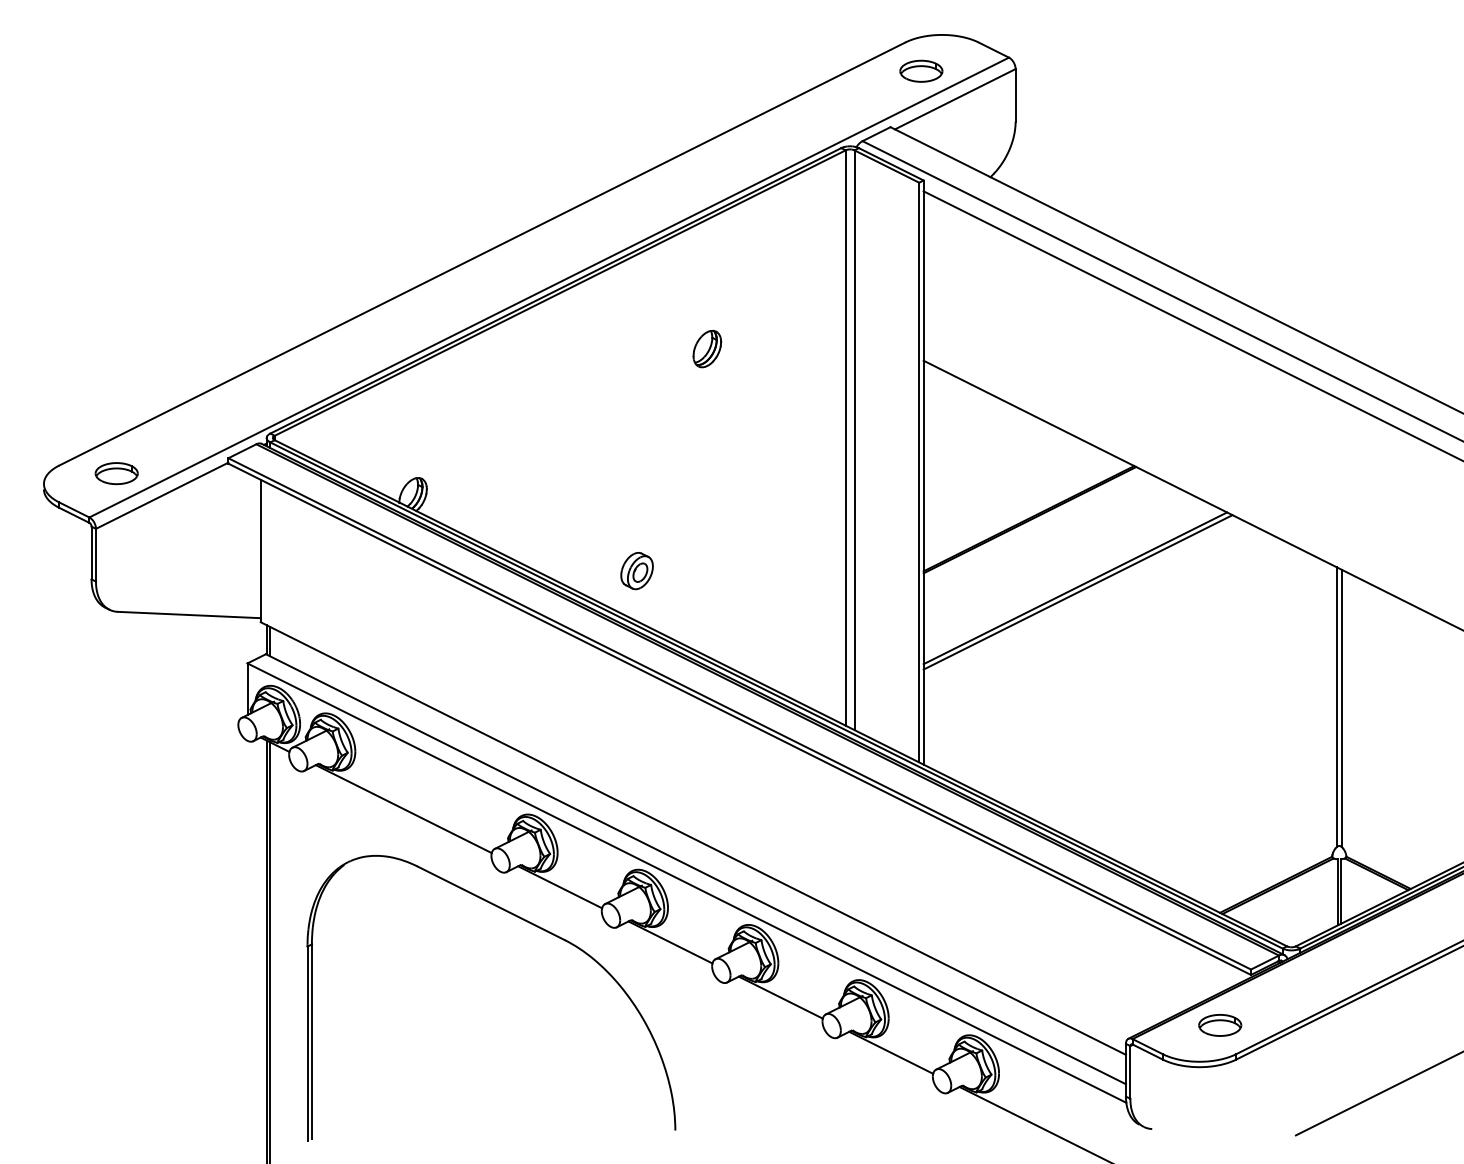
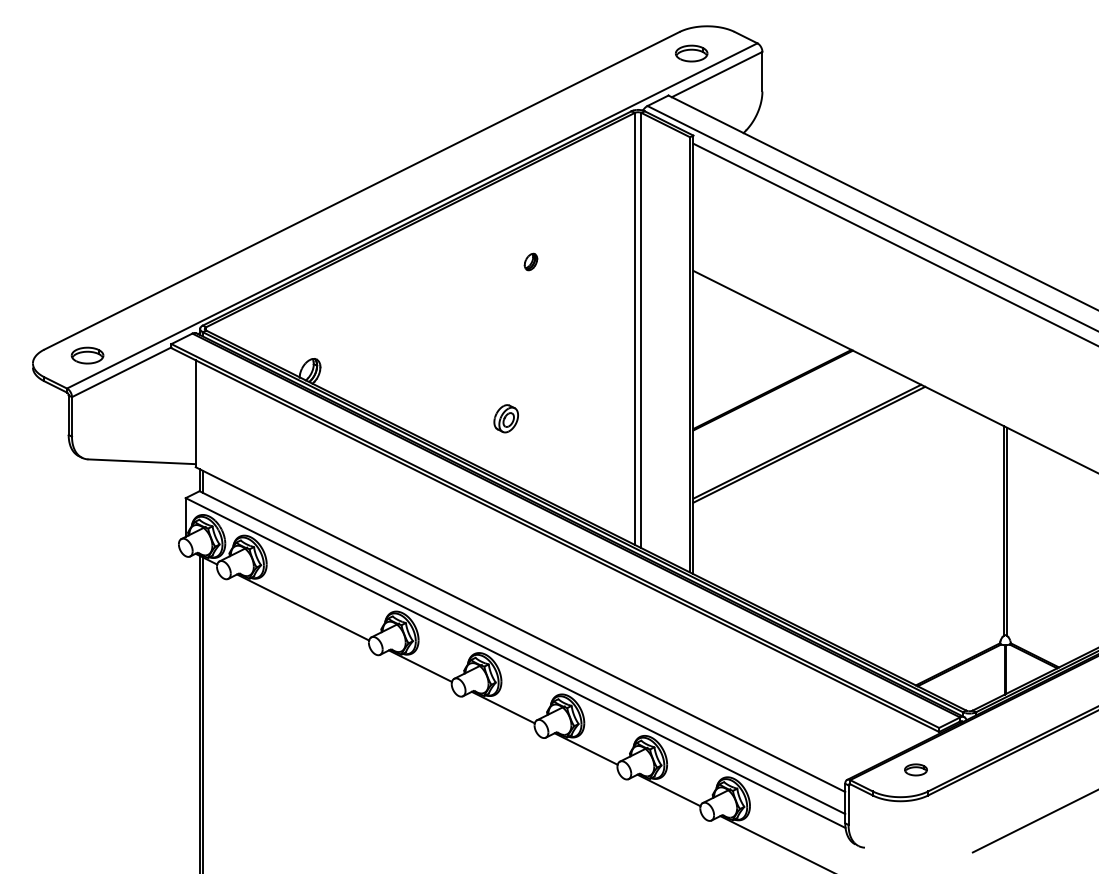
part: (706, 348) -> (530, 261), size x0.6
part: (636, 570) -> (505, 418), moved
part: (528, 923) -> (396, 693), removed
part: (1219, 1024) -> (915, 769), size x0.7

